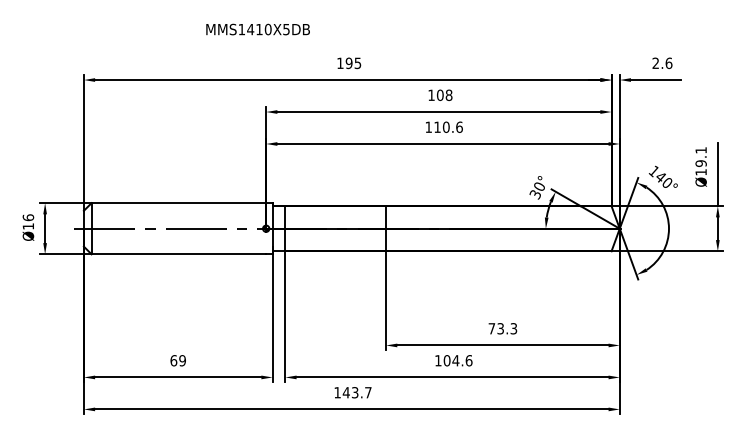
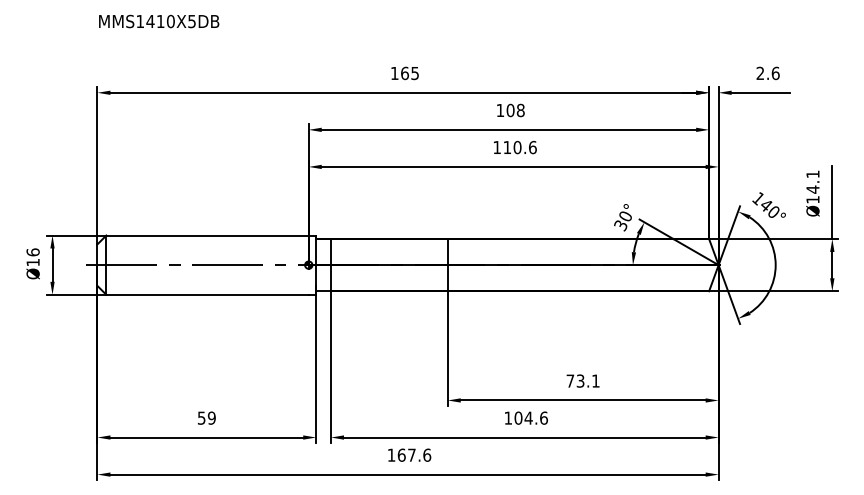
text: (257, 29) -> (158, 21), moved
text: (348, 63) -> (404, 73), 195 -> 165
text: (700, 163) -> (812, 189), Ø19.1 -> Ø14.1
text: (513, 328) -> (595, 380), 73.3 -> 73.1
text: (173, 360) -> (201, 417), 69 -> 59
text: (356, 392) -> (413, 454), 143.7 -> 167.6

